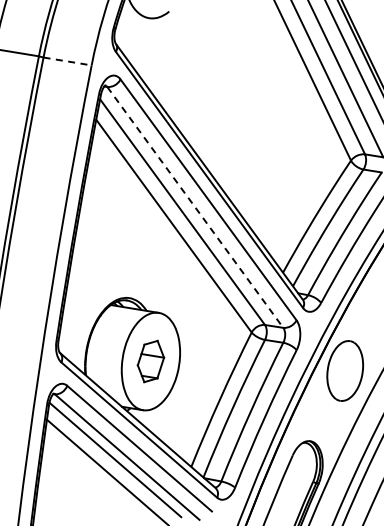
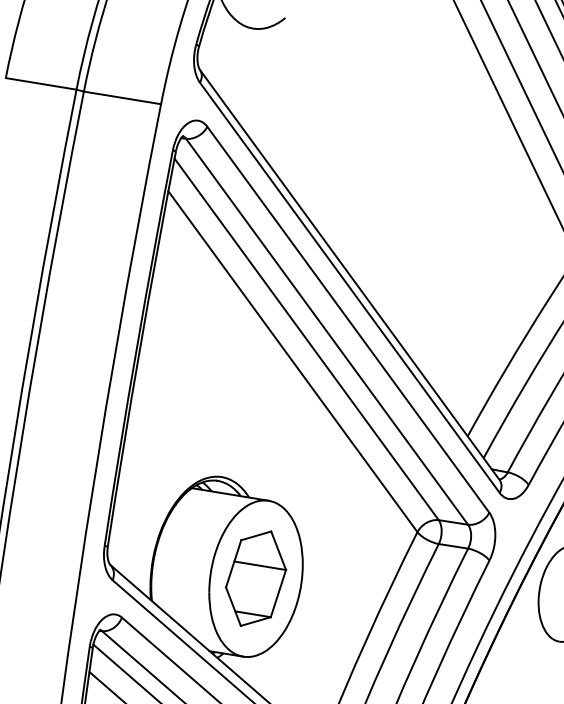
line: (68, 61) -> (123, 97), dashed -> solid
line: (195, 207) -> (327, 331), dashed -> solid
part: (150, 361) -> (255, 578), size x1.43

